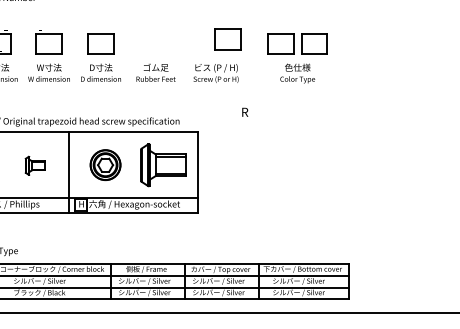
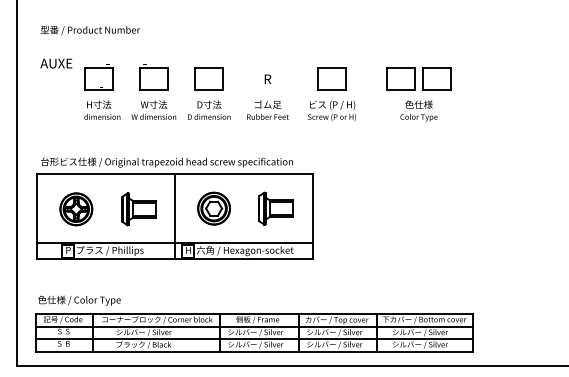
part: (227, 38) -> (331, 78), moved
text: (244, 112) -> (267, 79), moved
part: (163, 164) -> (275, 208), size x0.71
part: (34, 165) -> (138, 209), size x1.67

